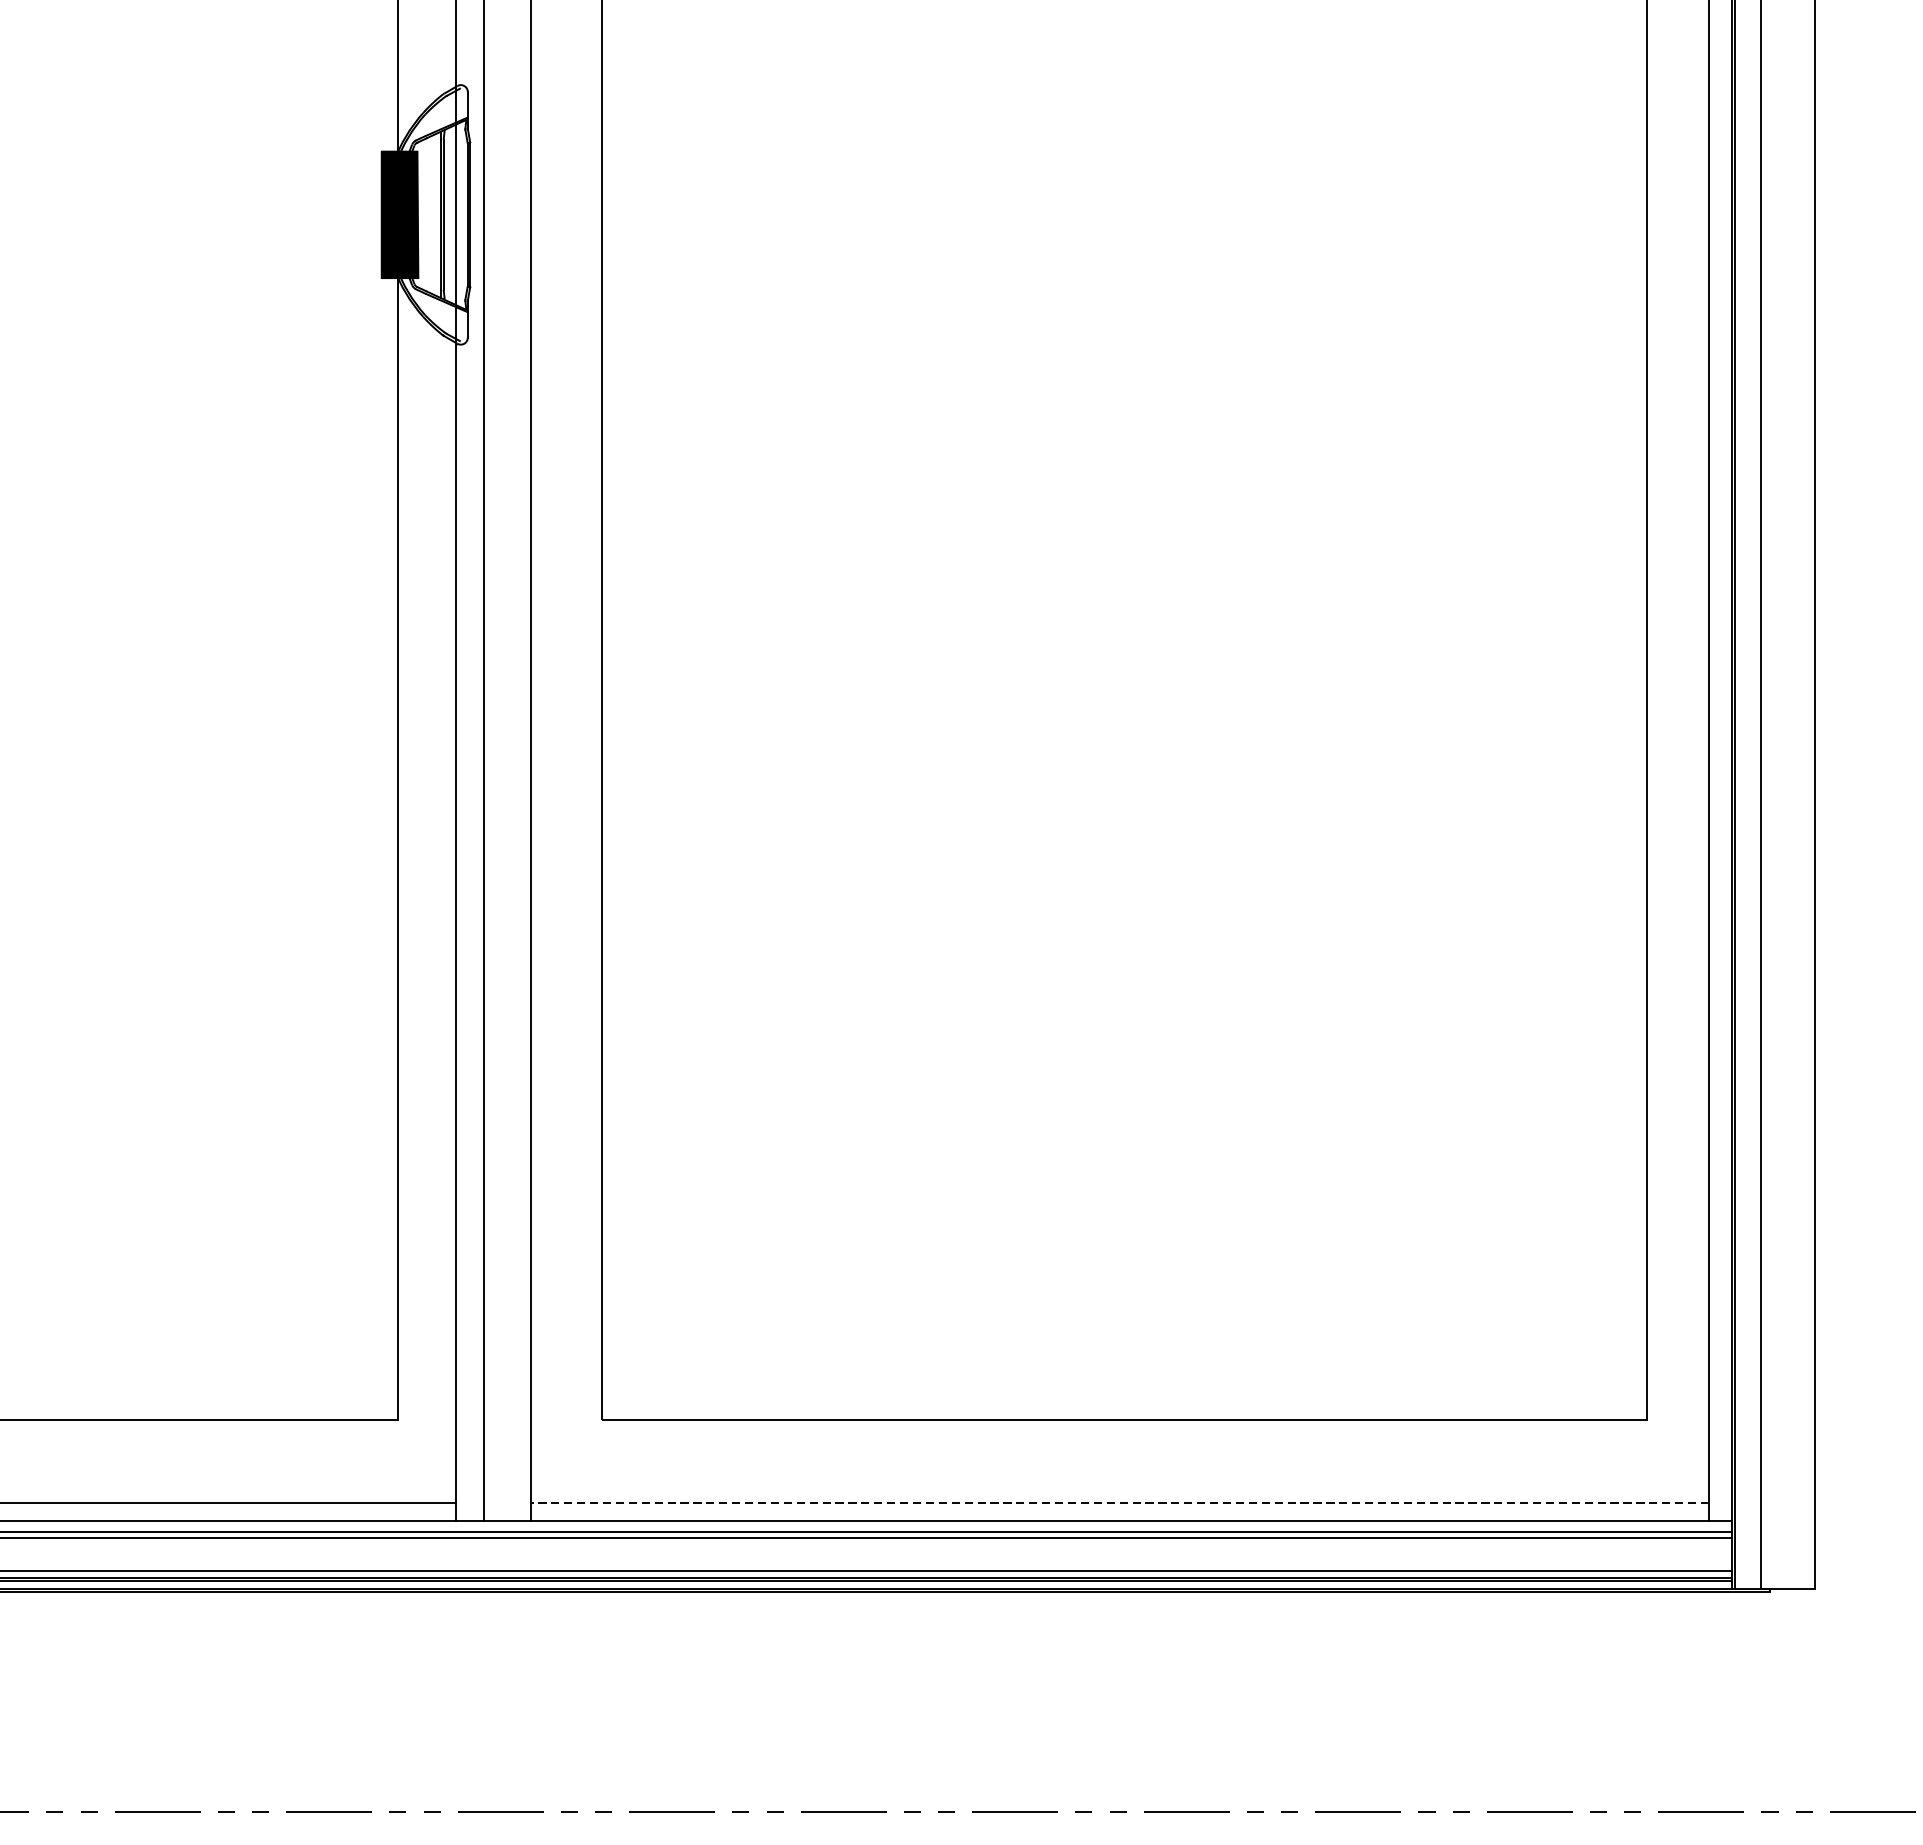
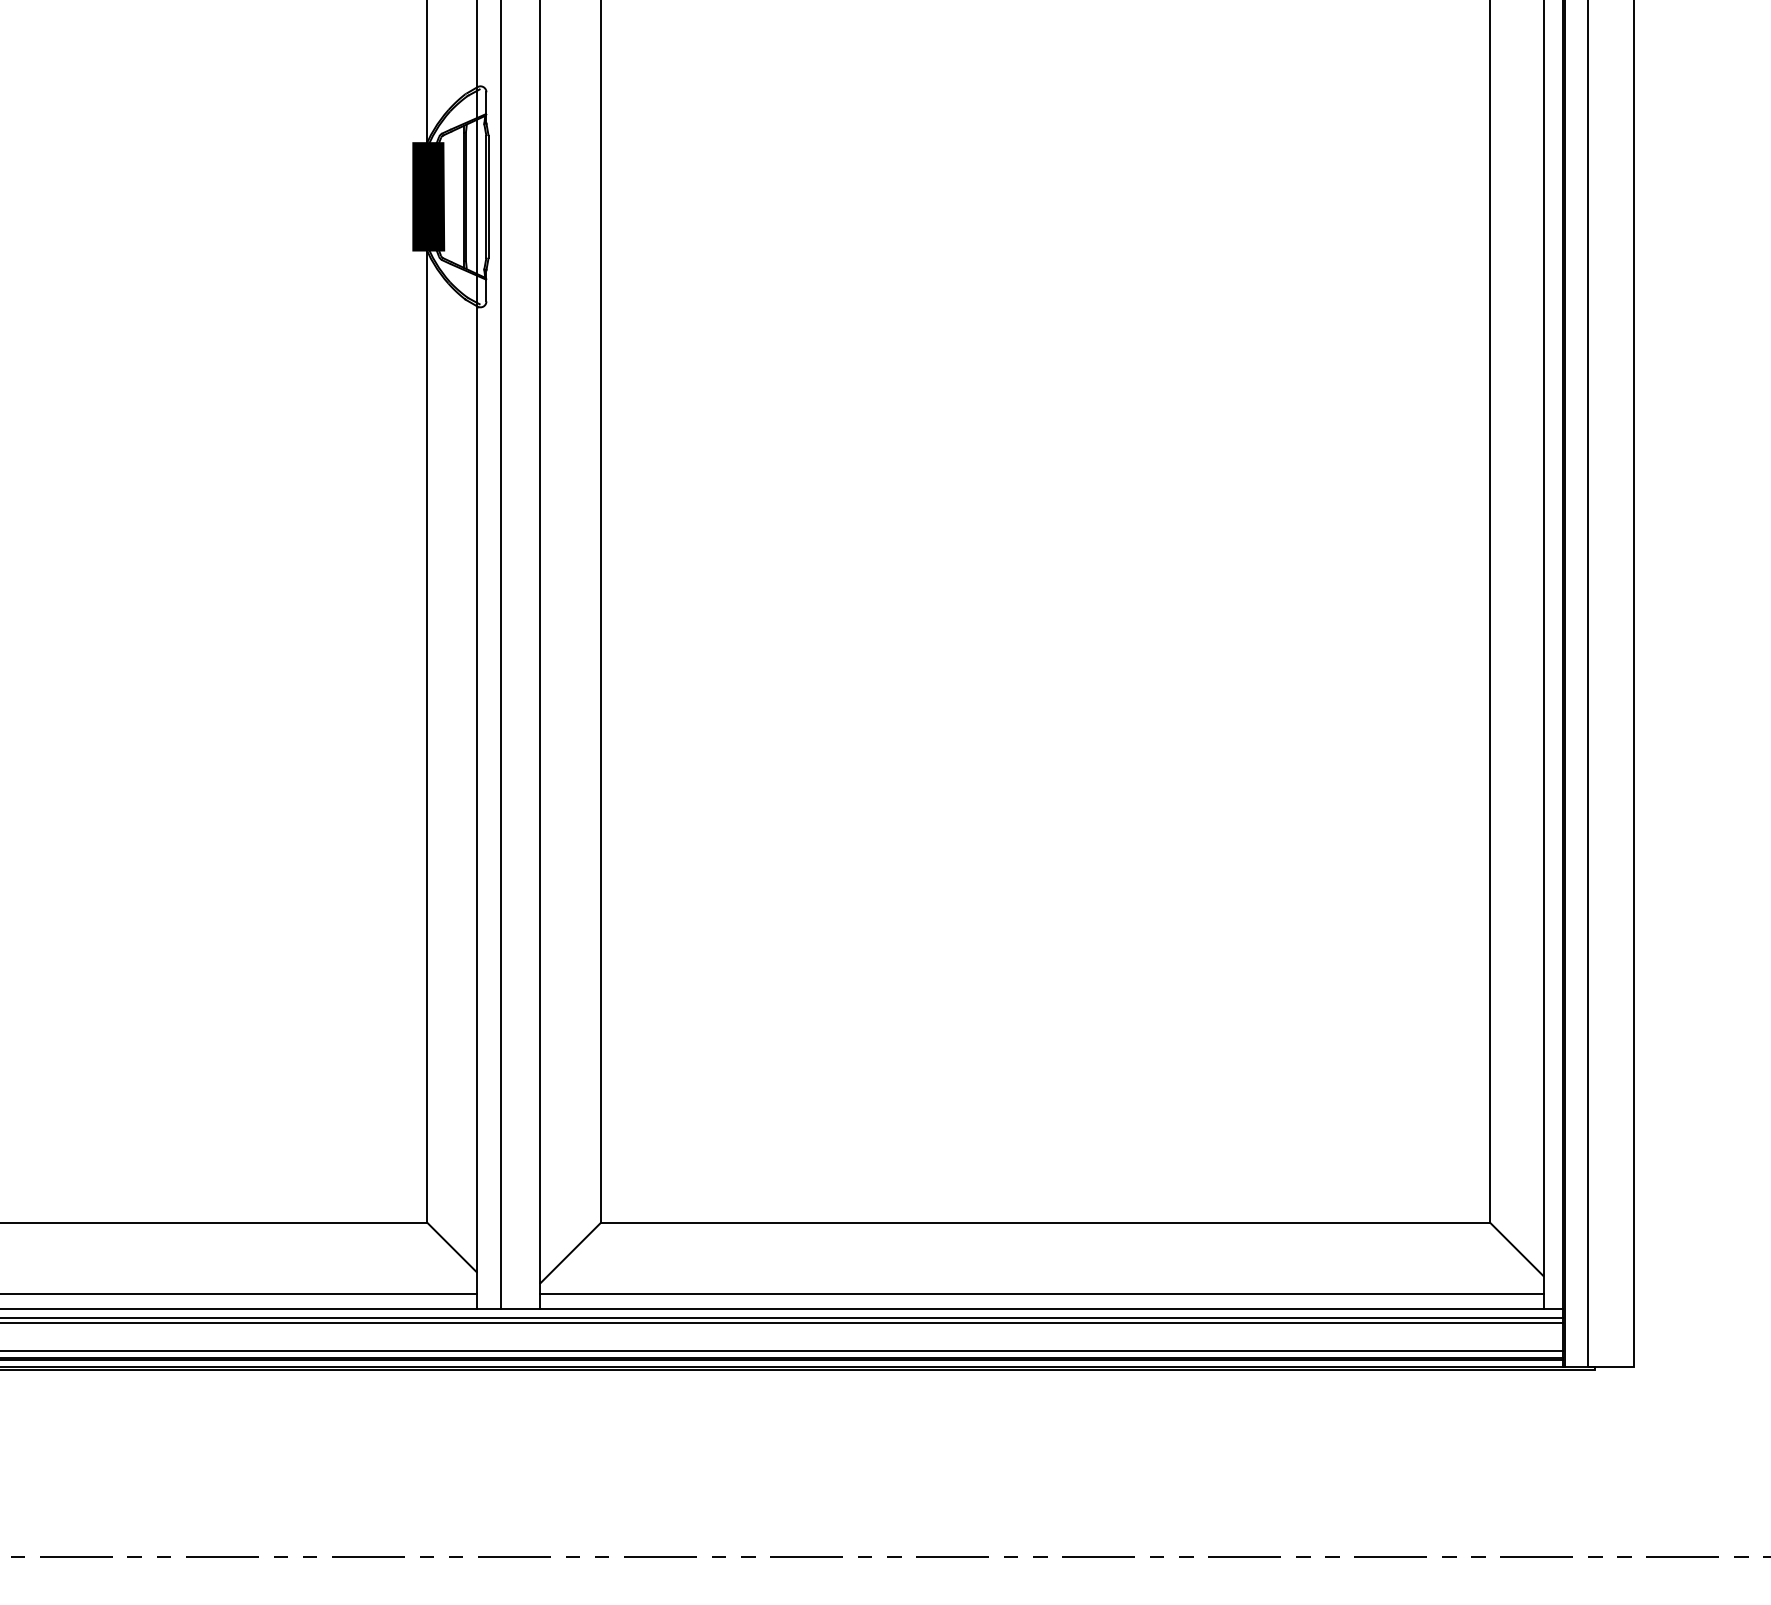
line: (426, 1448) -> (451, 1247), added
line: (1677, 1449) -> (1516, 1248), added
line: (566, 1454) -> (570, 1252), added
line: (1119, 1503) -> (1041, 1294), dashed -> solid

